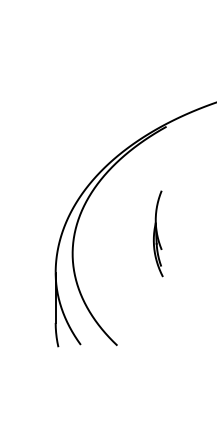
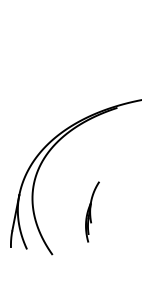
part: (157, 233) -> (90, 211), moved

